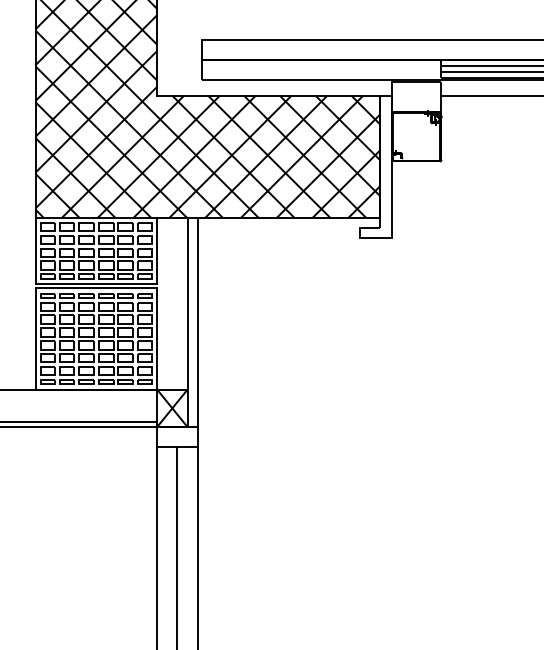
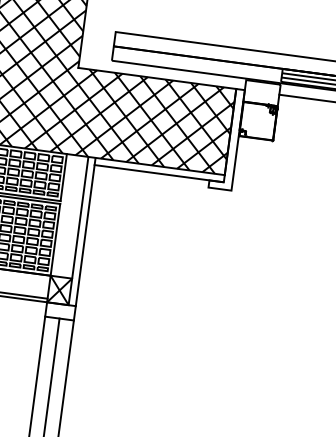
line: (288, 227) -> (159, 173), added

